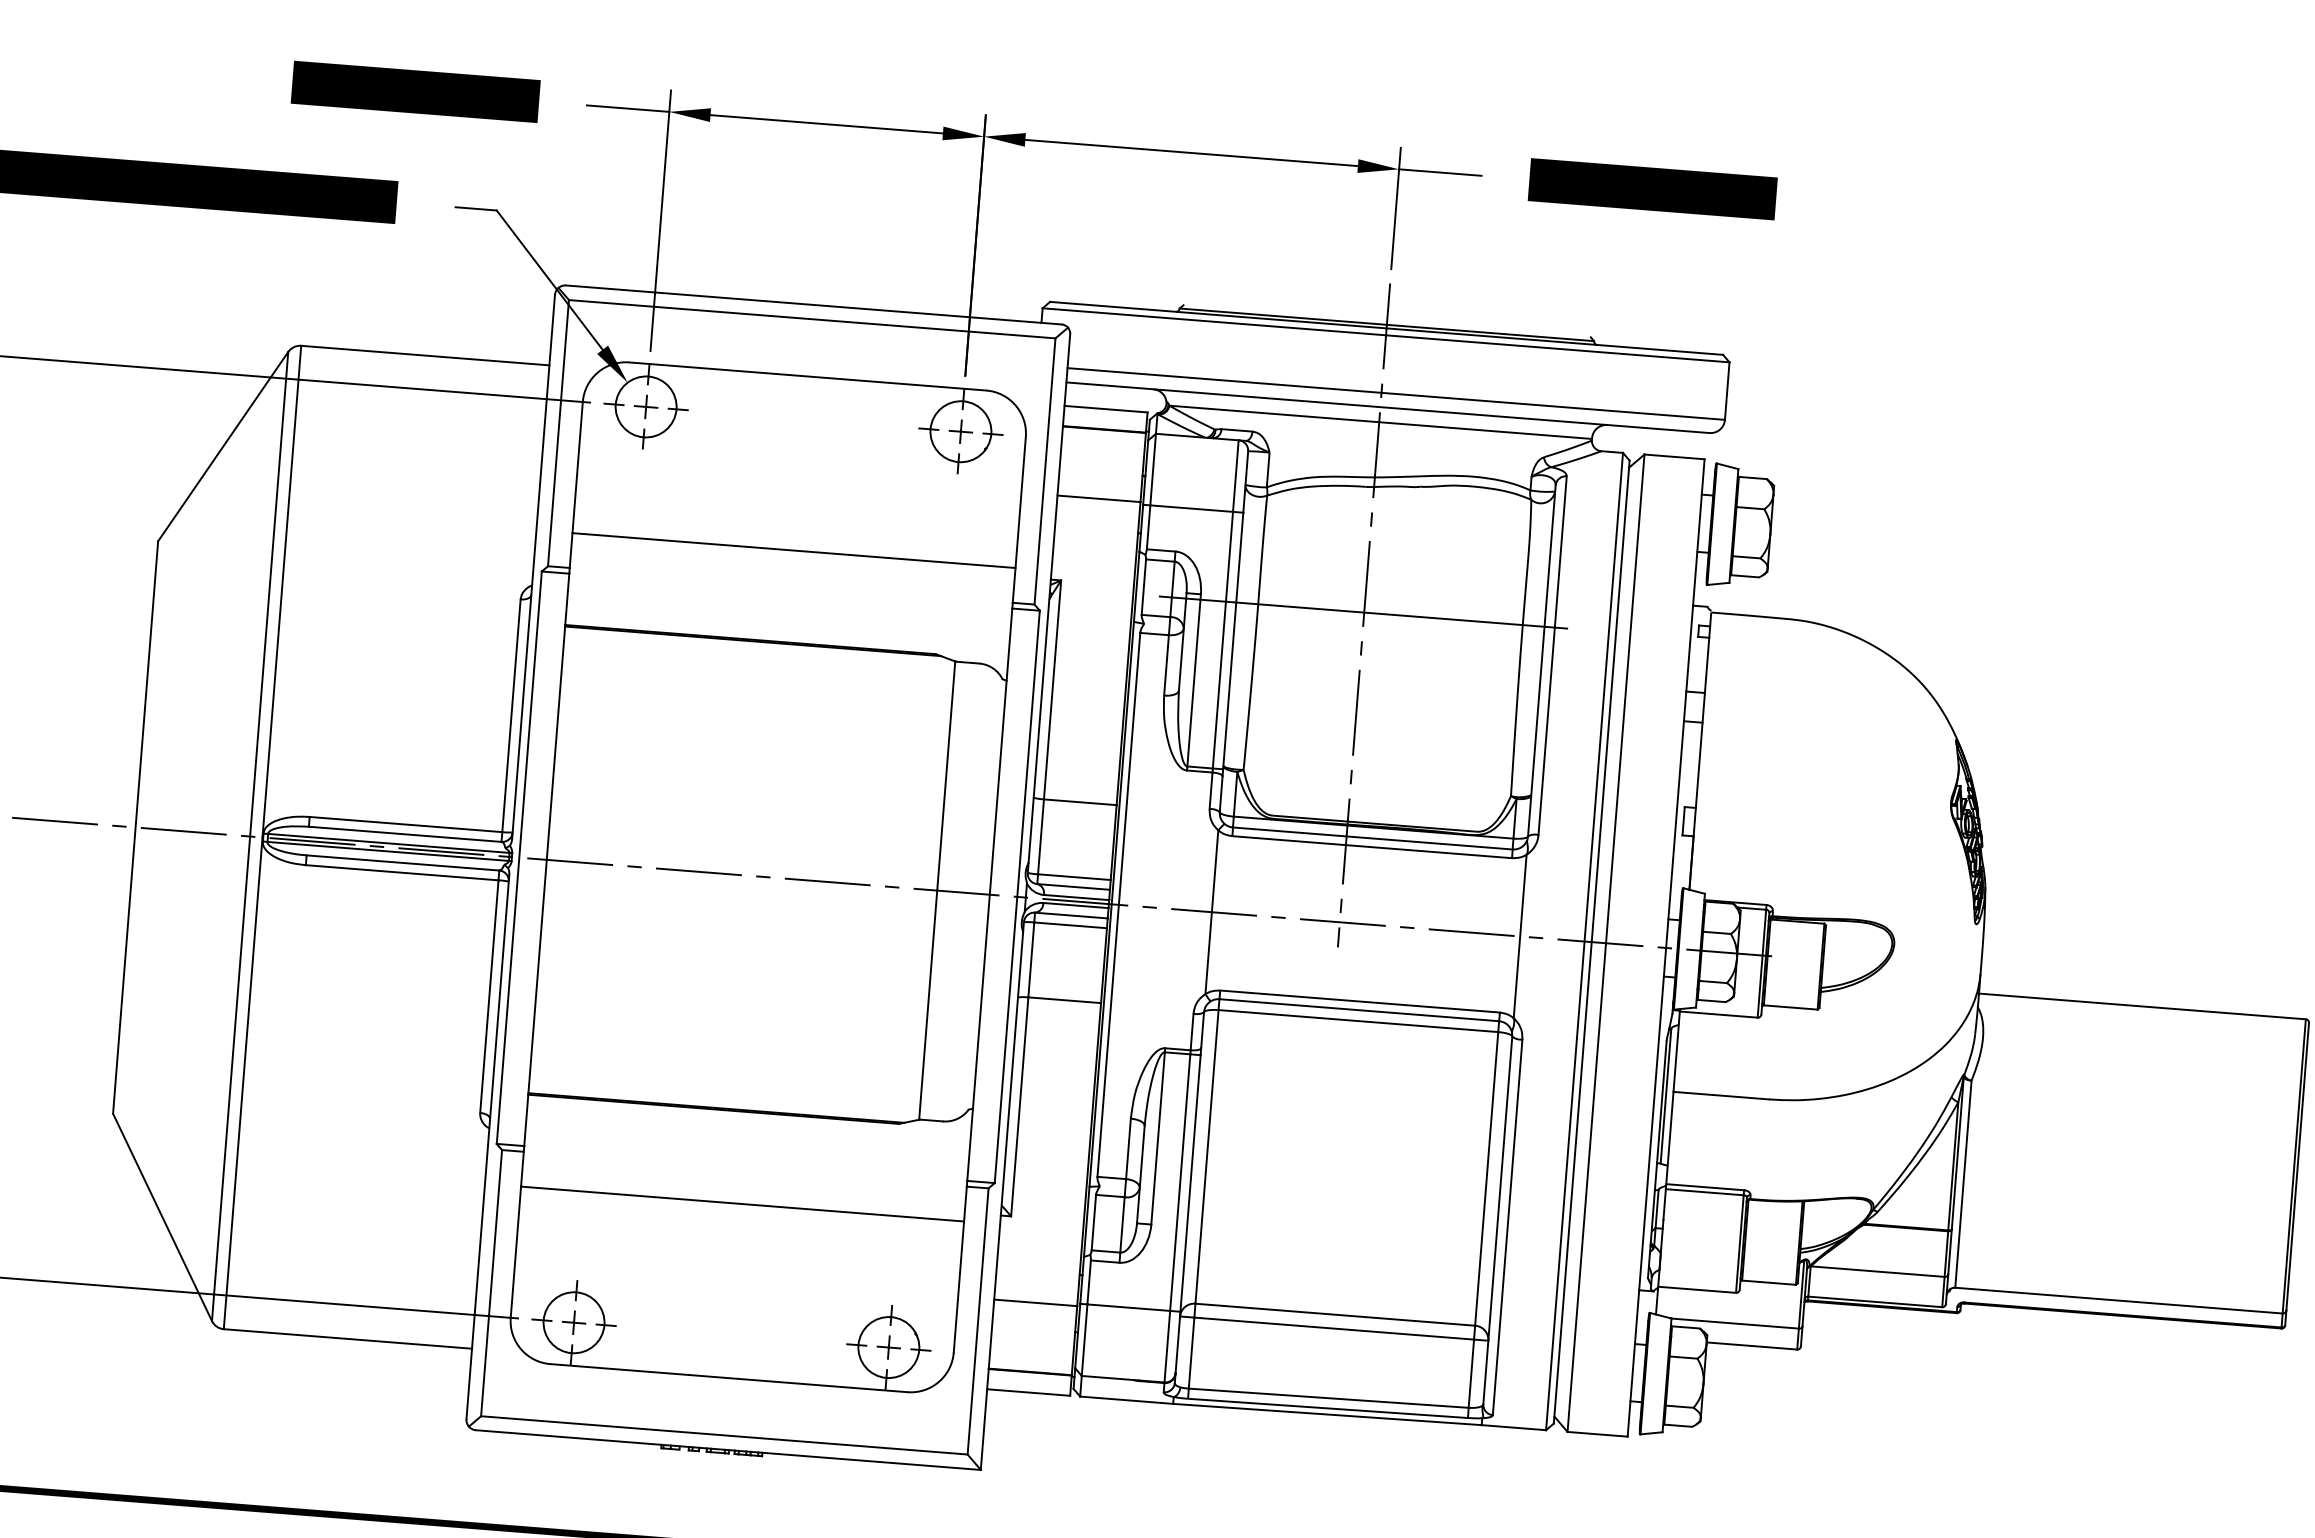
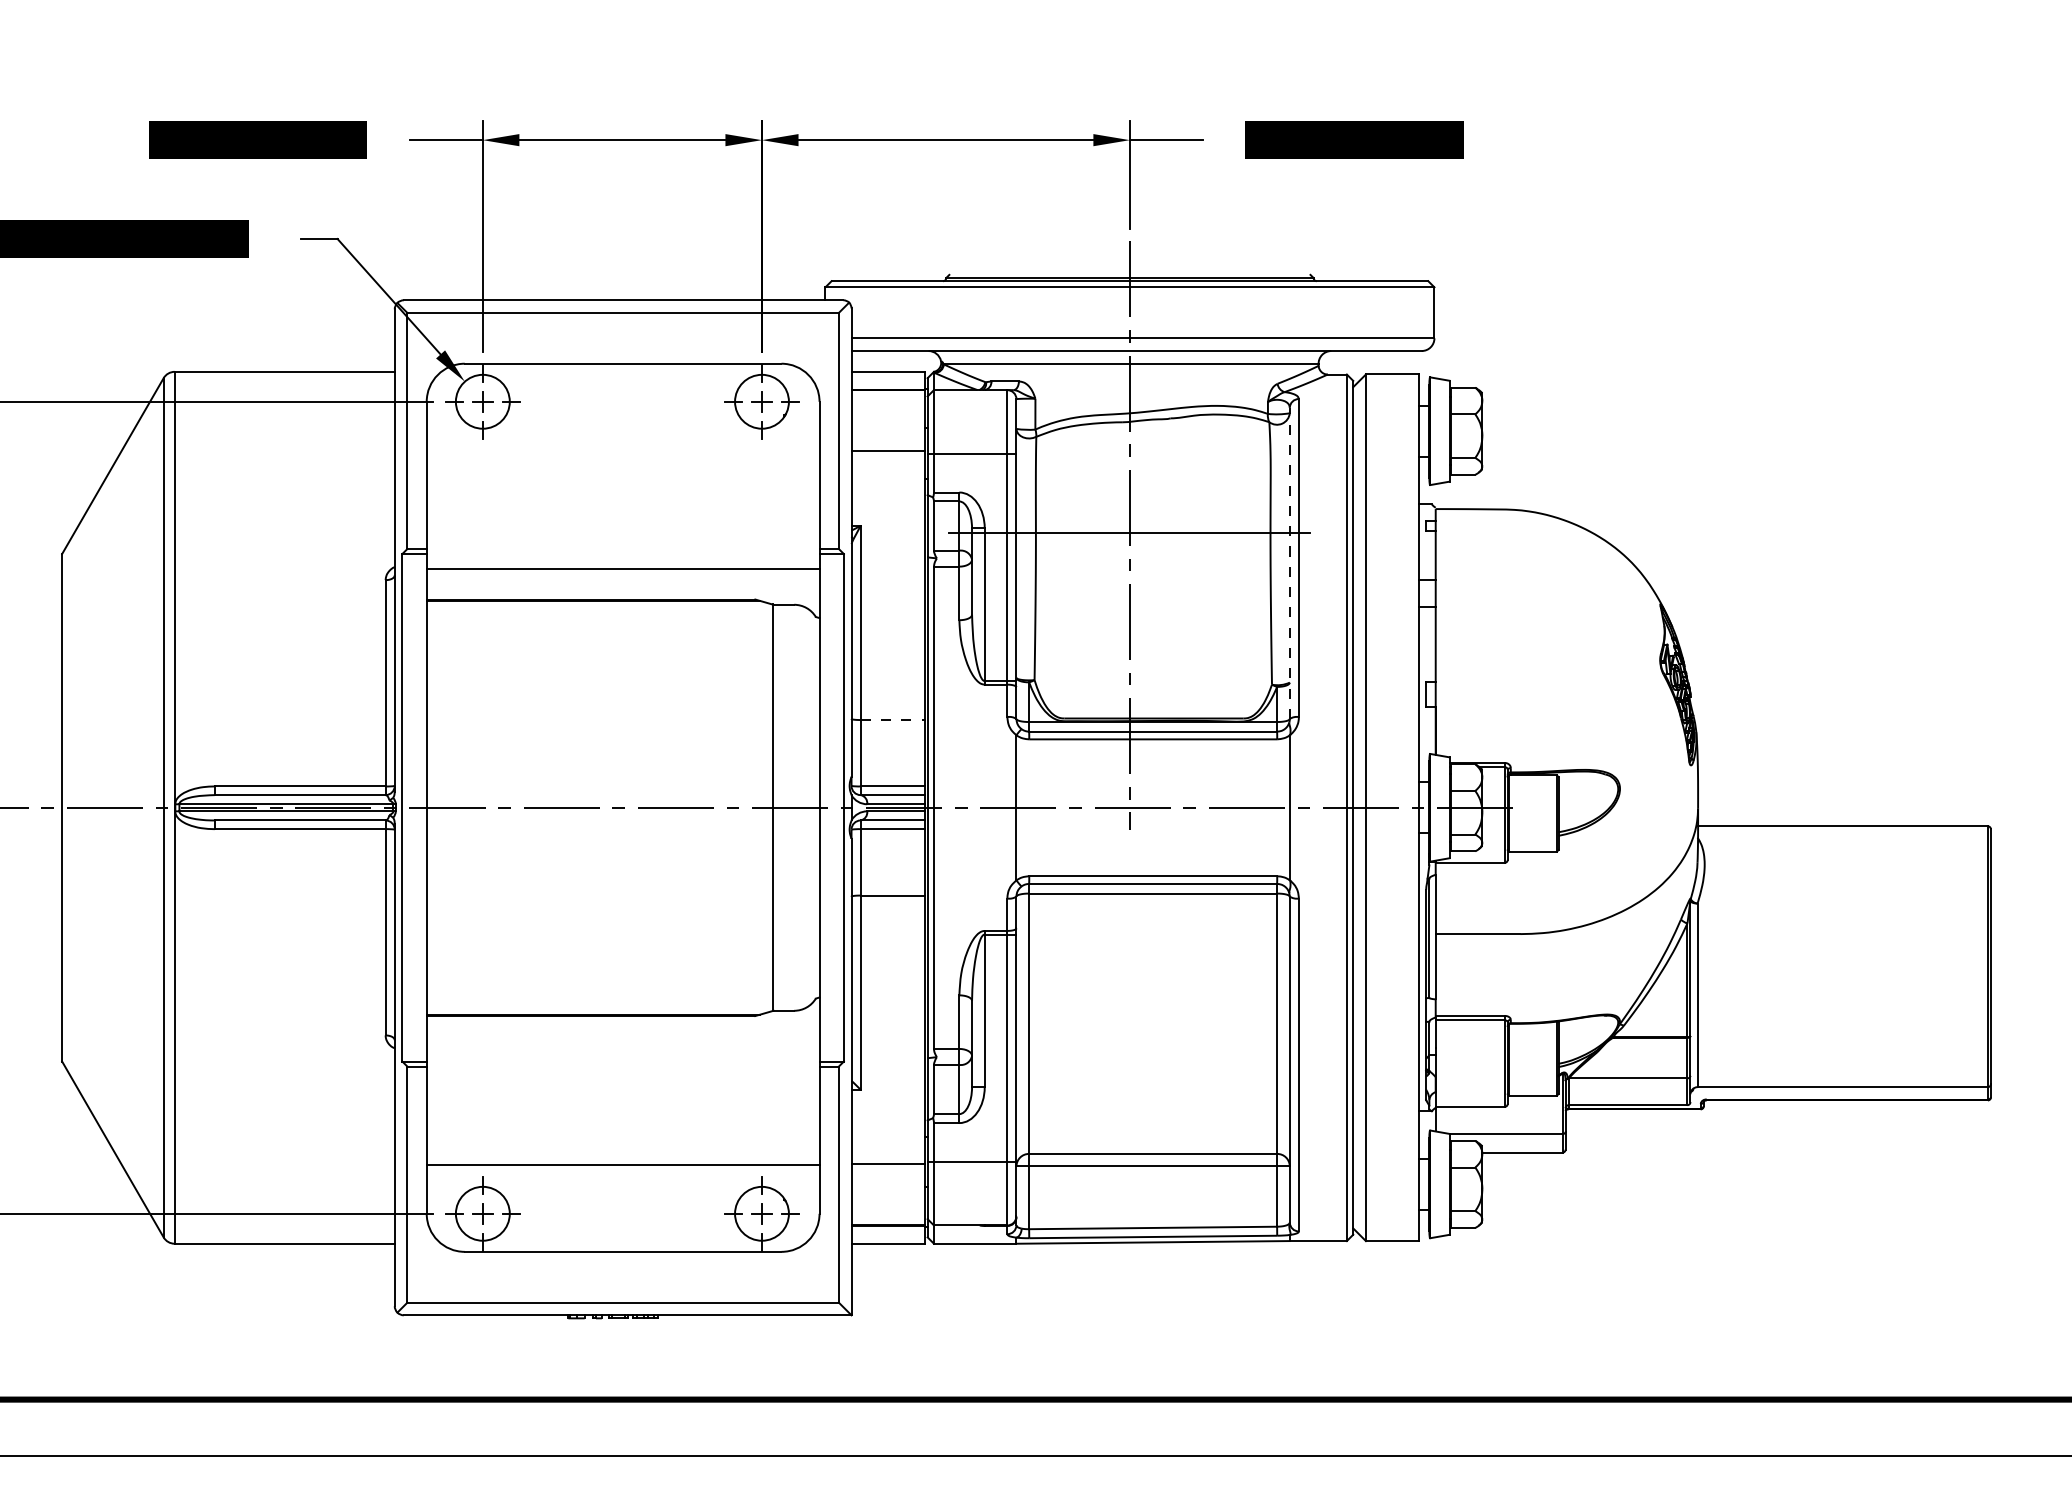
line: (793, 550) -> (622, 569), moved
line: (1541, 660) -> (1289, 563), solid -> dashed
line: (1080, 802) -> (893, 720), solid -> dashed
line: (741, 1203) -> (622, 1164), moved

